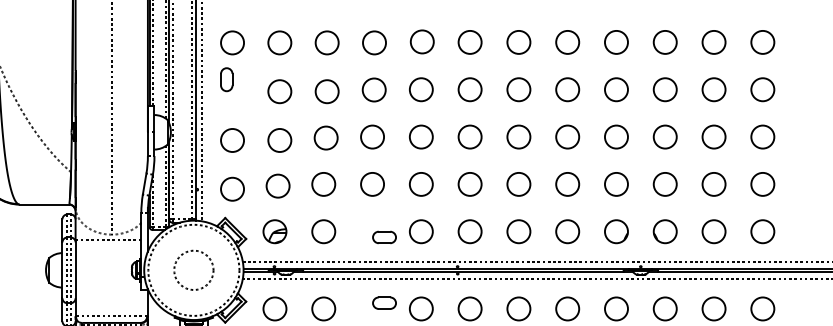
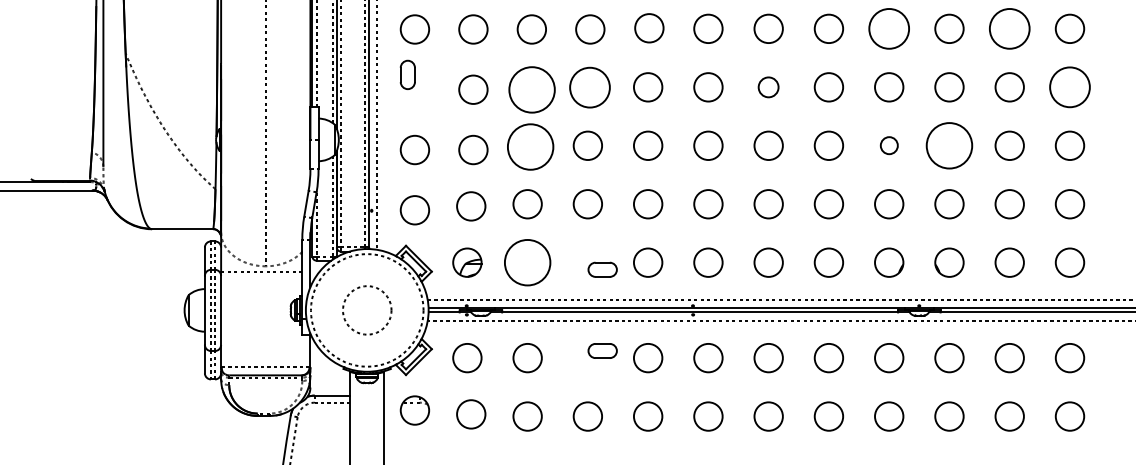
circle: (616, 42) -> (889, 28), size x1.4
circle: (713, 42) -> (1009, 28), size x1.4
circle: (373, 89) -> (589, 87), size x1.4
circle: (518, 89) -> (768, 87), size x0.7
circle: (762, 89) -> (1069, 87), size x1.4
circle: (326, 91) -> (531, 89), size x1.6
circle: (616, 136) -> (889, 145), size x0.6
circle: (665, 136) -> (949, 145), size x1.6
circle: (326, 137) -> (530, 146), size x1.6
circle: (323, 231) -> (527, 262), size x1.6

